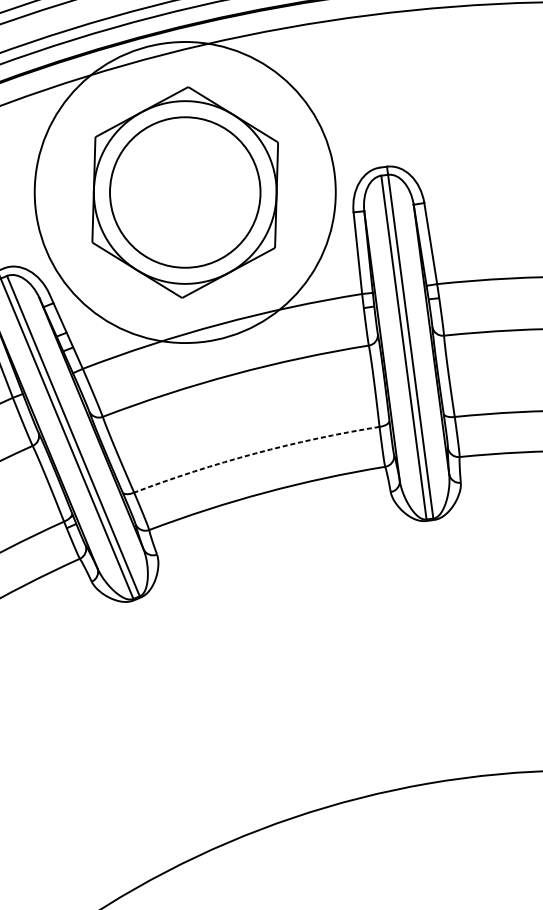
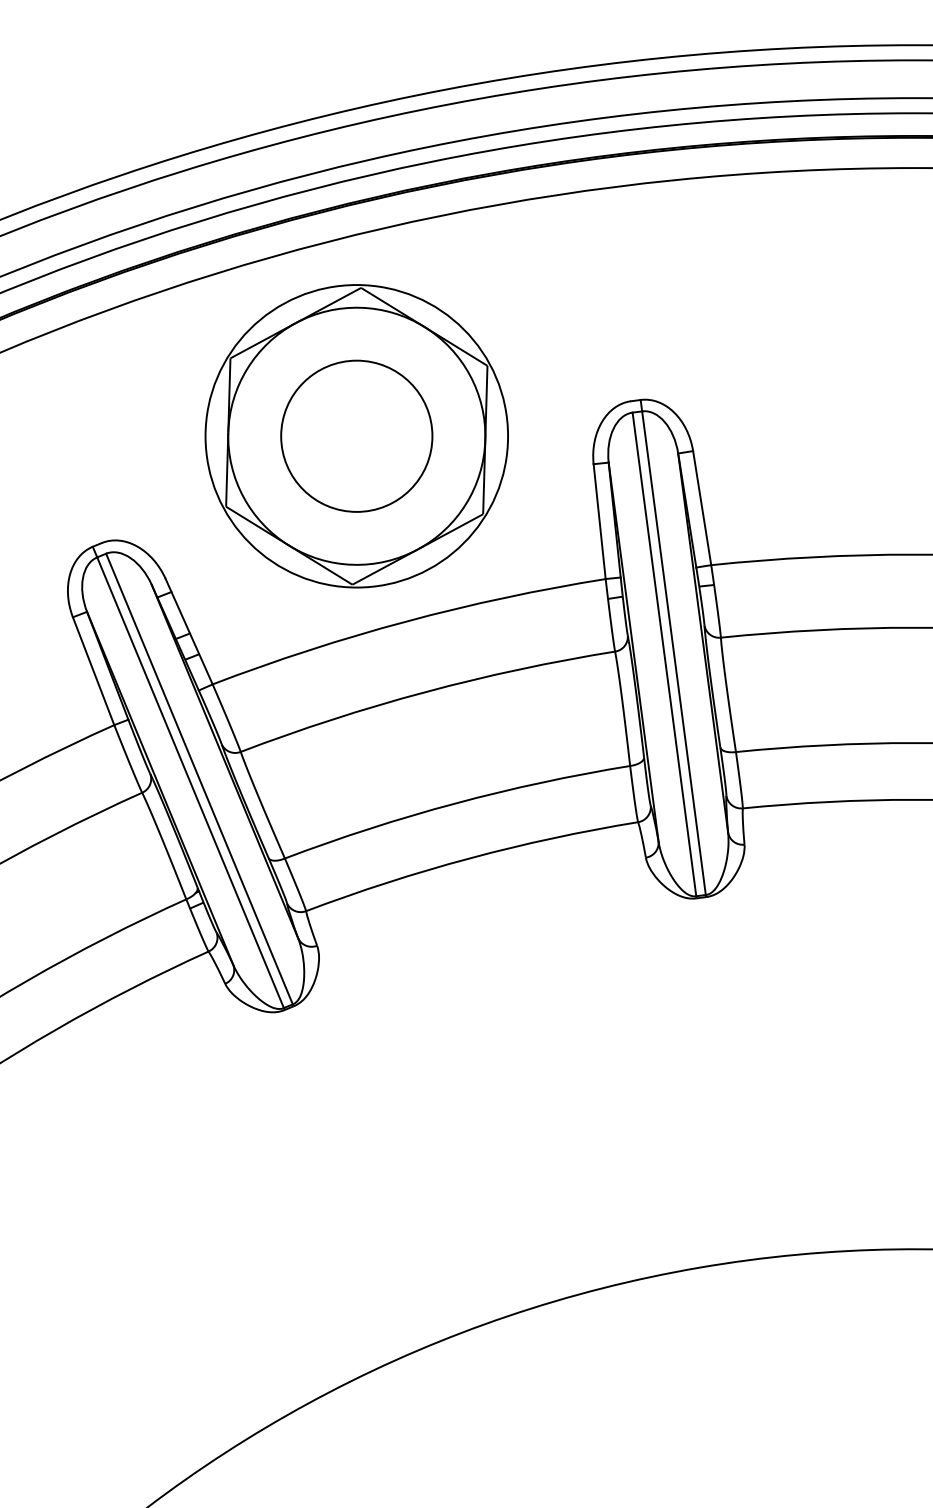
circle: (185, 191) -> (356, 435), size x0.71
circle: (185, 192) -> (356, 436), size x0.71
arc: (255, 453) -> (455, 803), dashed -> solid

